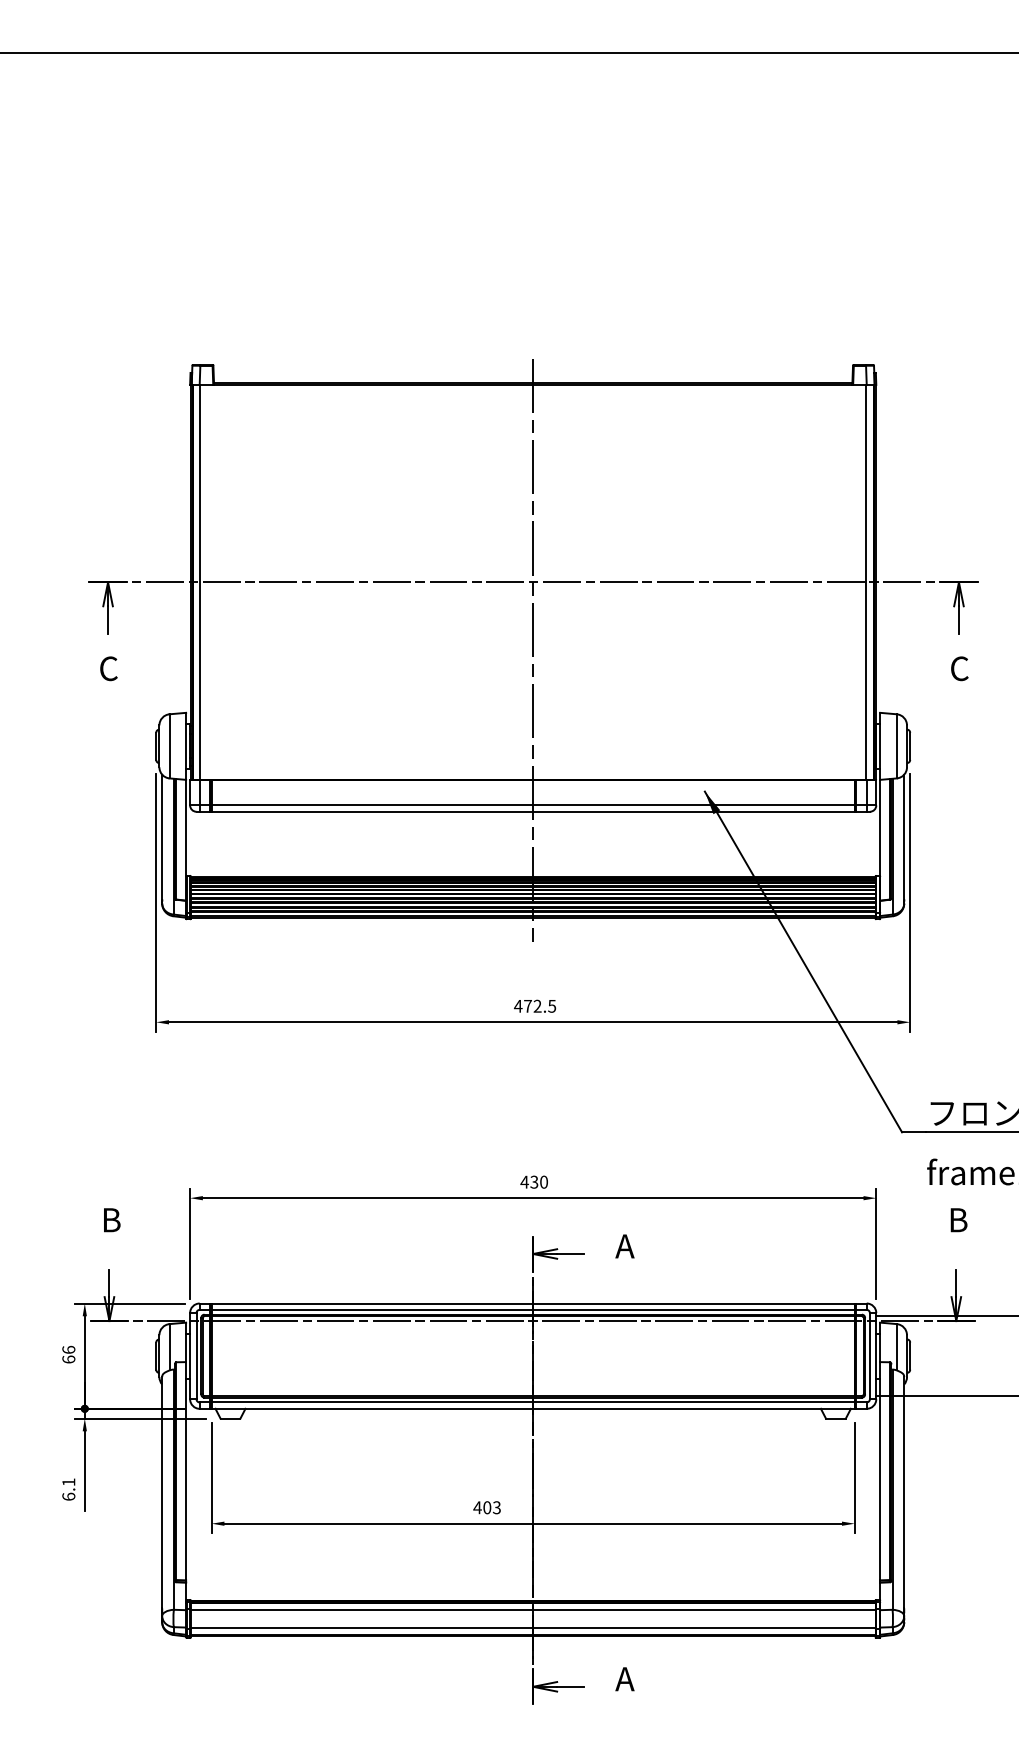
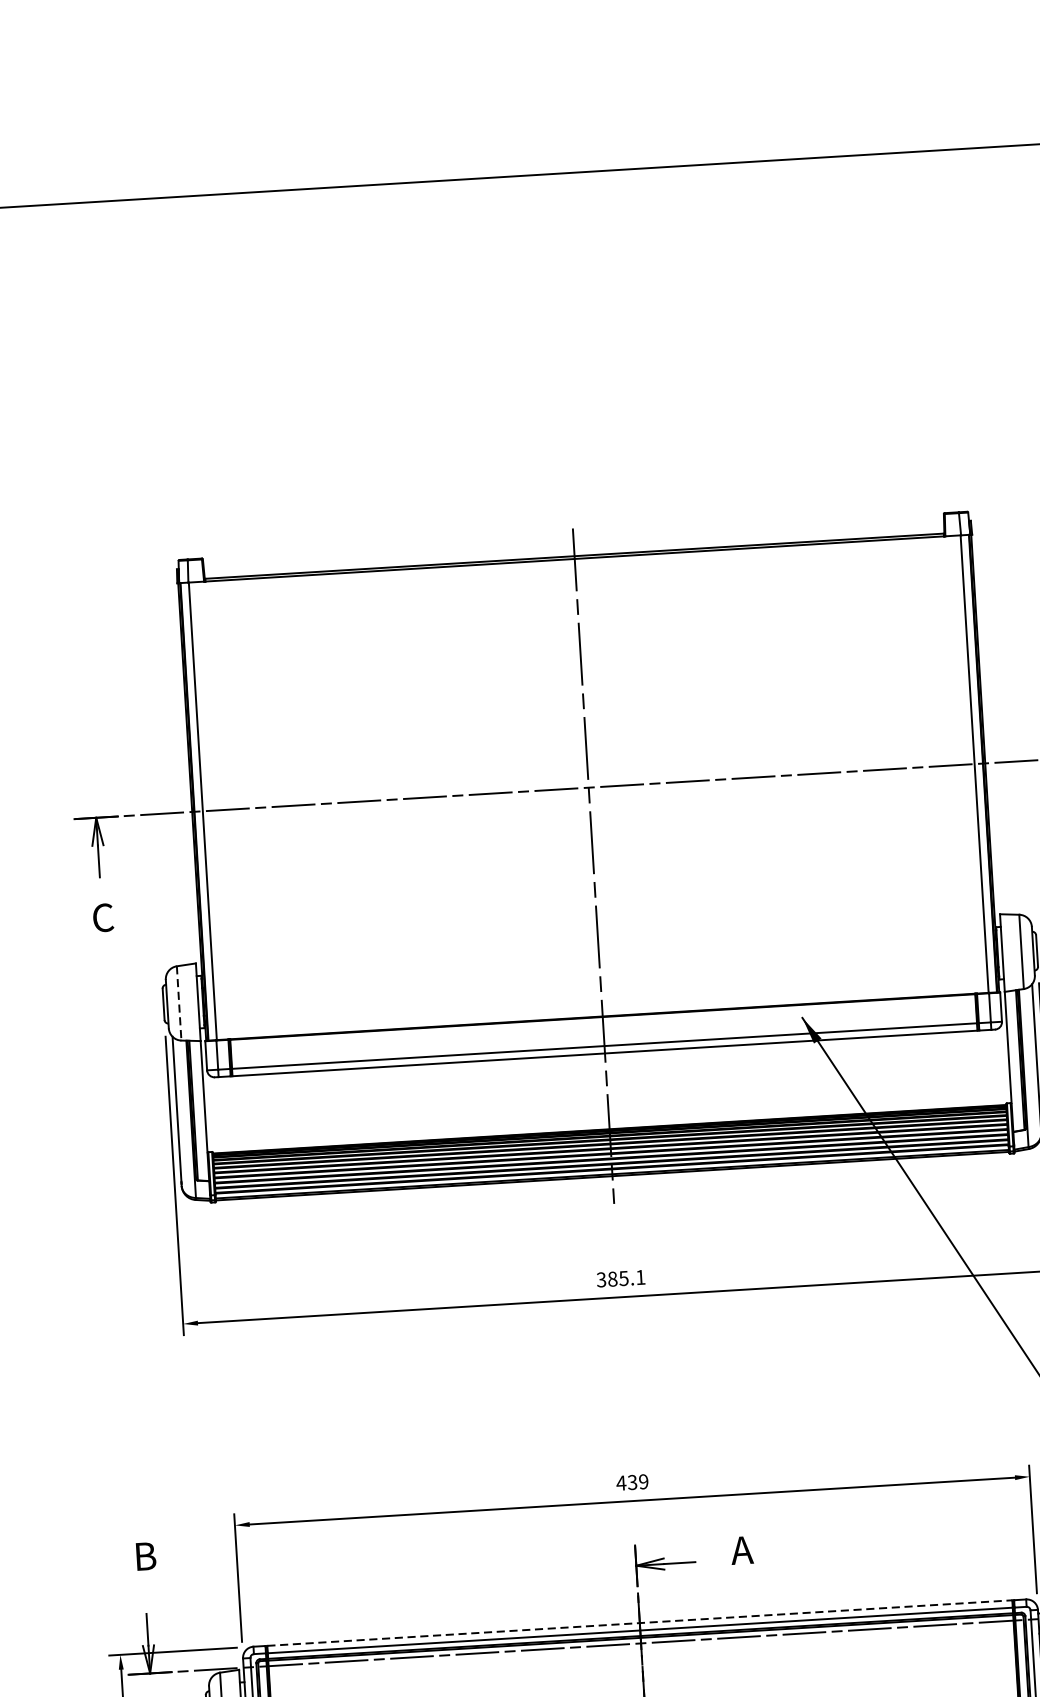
line: (169, 746) -> (179, 1003), solid -> dashed
text: (535, 1005) -> (621, 1277), 472.5 -> 385.1
text: (543, 1181) -> (643, 1481), 430 -> 439
line: (533, 1303) -> (640, 1623), solid -> dashed

